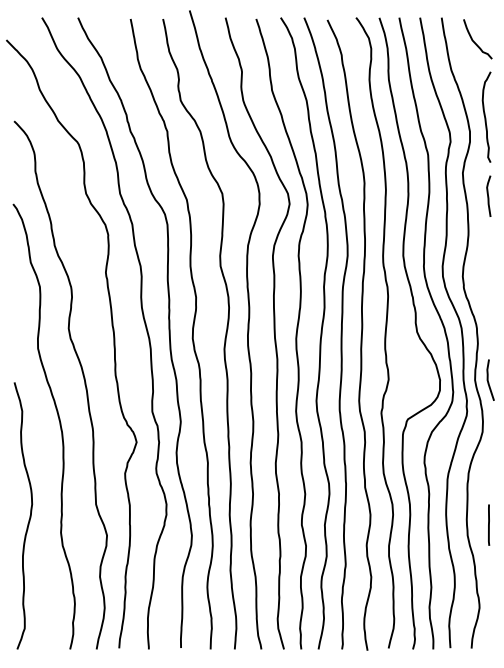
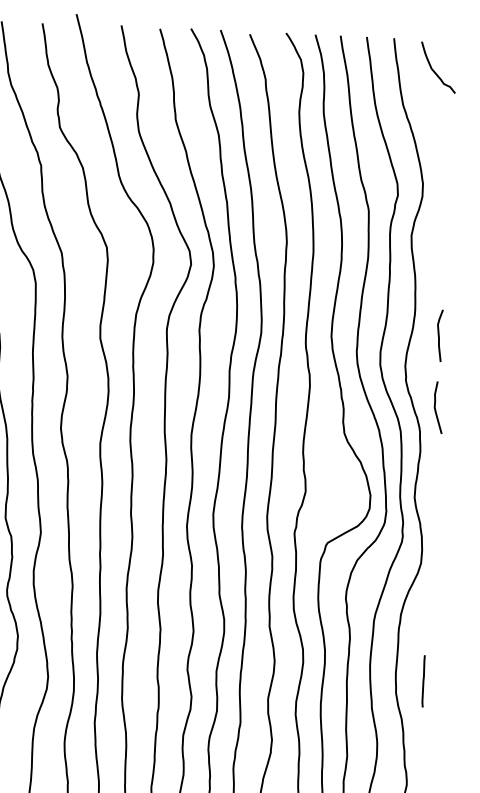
curve: (485, 116) -> (443, 165), removed
curve: (488, 195) -> (439, 334), moved
curve: (488, 379) -> (435, 406), moved

